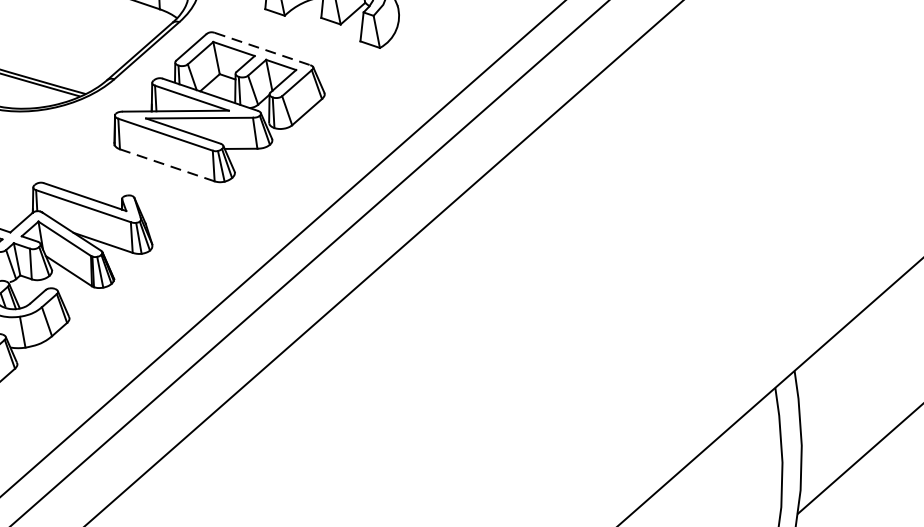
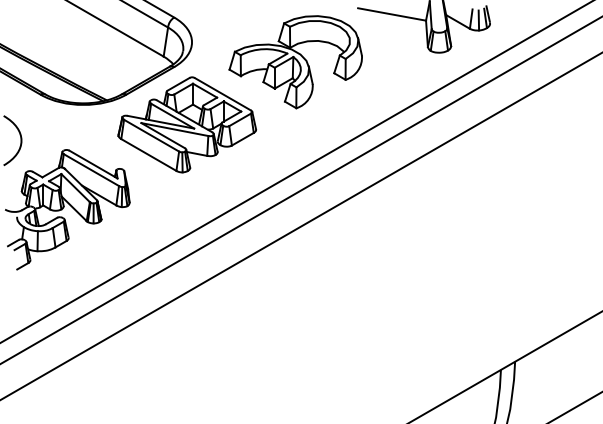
line: (263, 49) -> (223, 94), dashed -> solid
line: (166, 166) -> (148, 155), dashed -> solid

